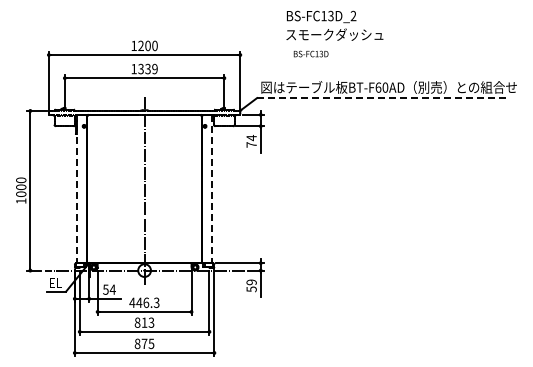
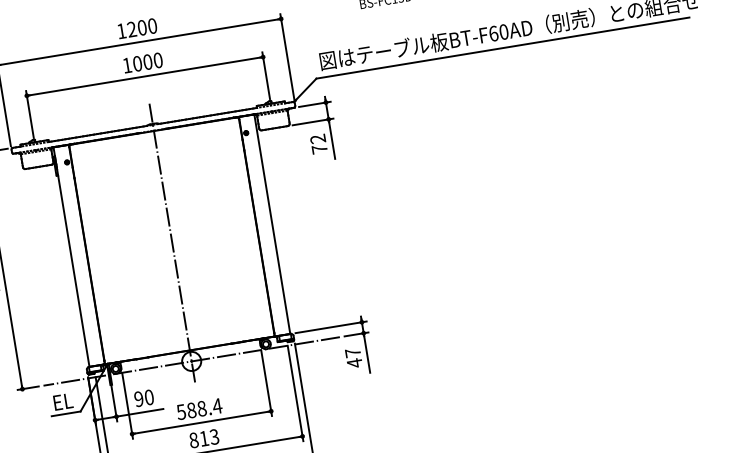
text: (147, 69) -> (147, 62), 1339 -> 1000
line: (383, 98) -> (503, 48), dashed -> solid
text: (251, 138) -> (317, 139), 74 -> 72
line: (76, 189) -> (71, 257), dashed -> solid
line: (212, 189) -> (272, 224), dashed -> solid
text: (251, 285) -> (353, 357), 59 -> 47
text: (109, 289) -> (144, 397), 54 -> 90
text: (144, 302) -> (199, 408), 446.3 -> 588.4

